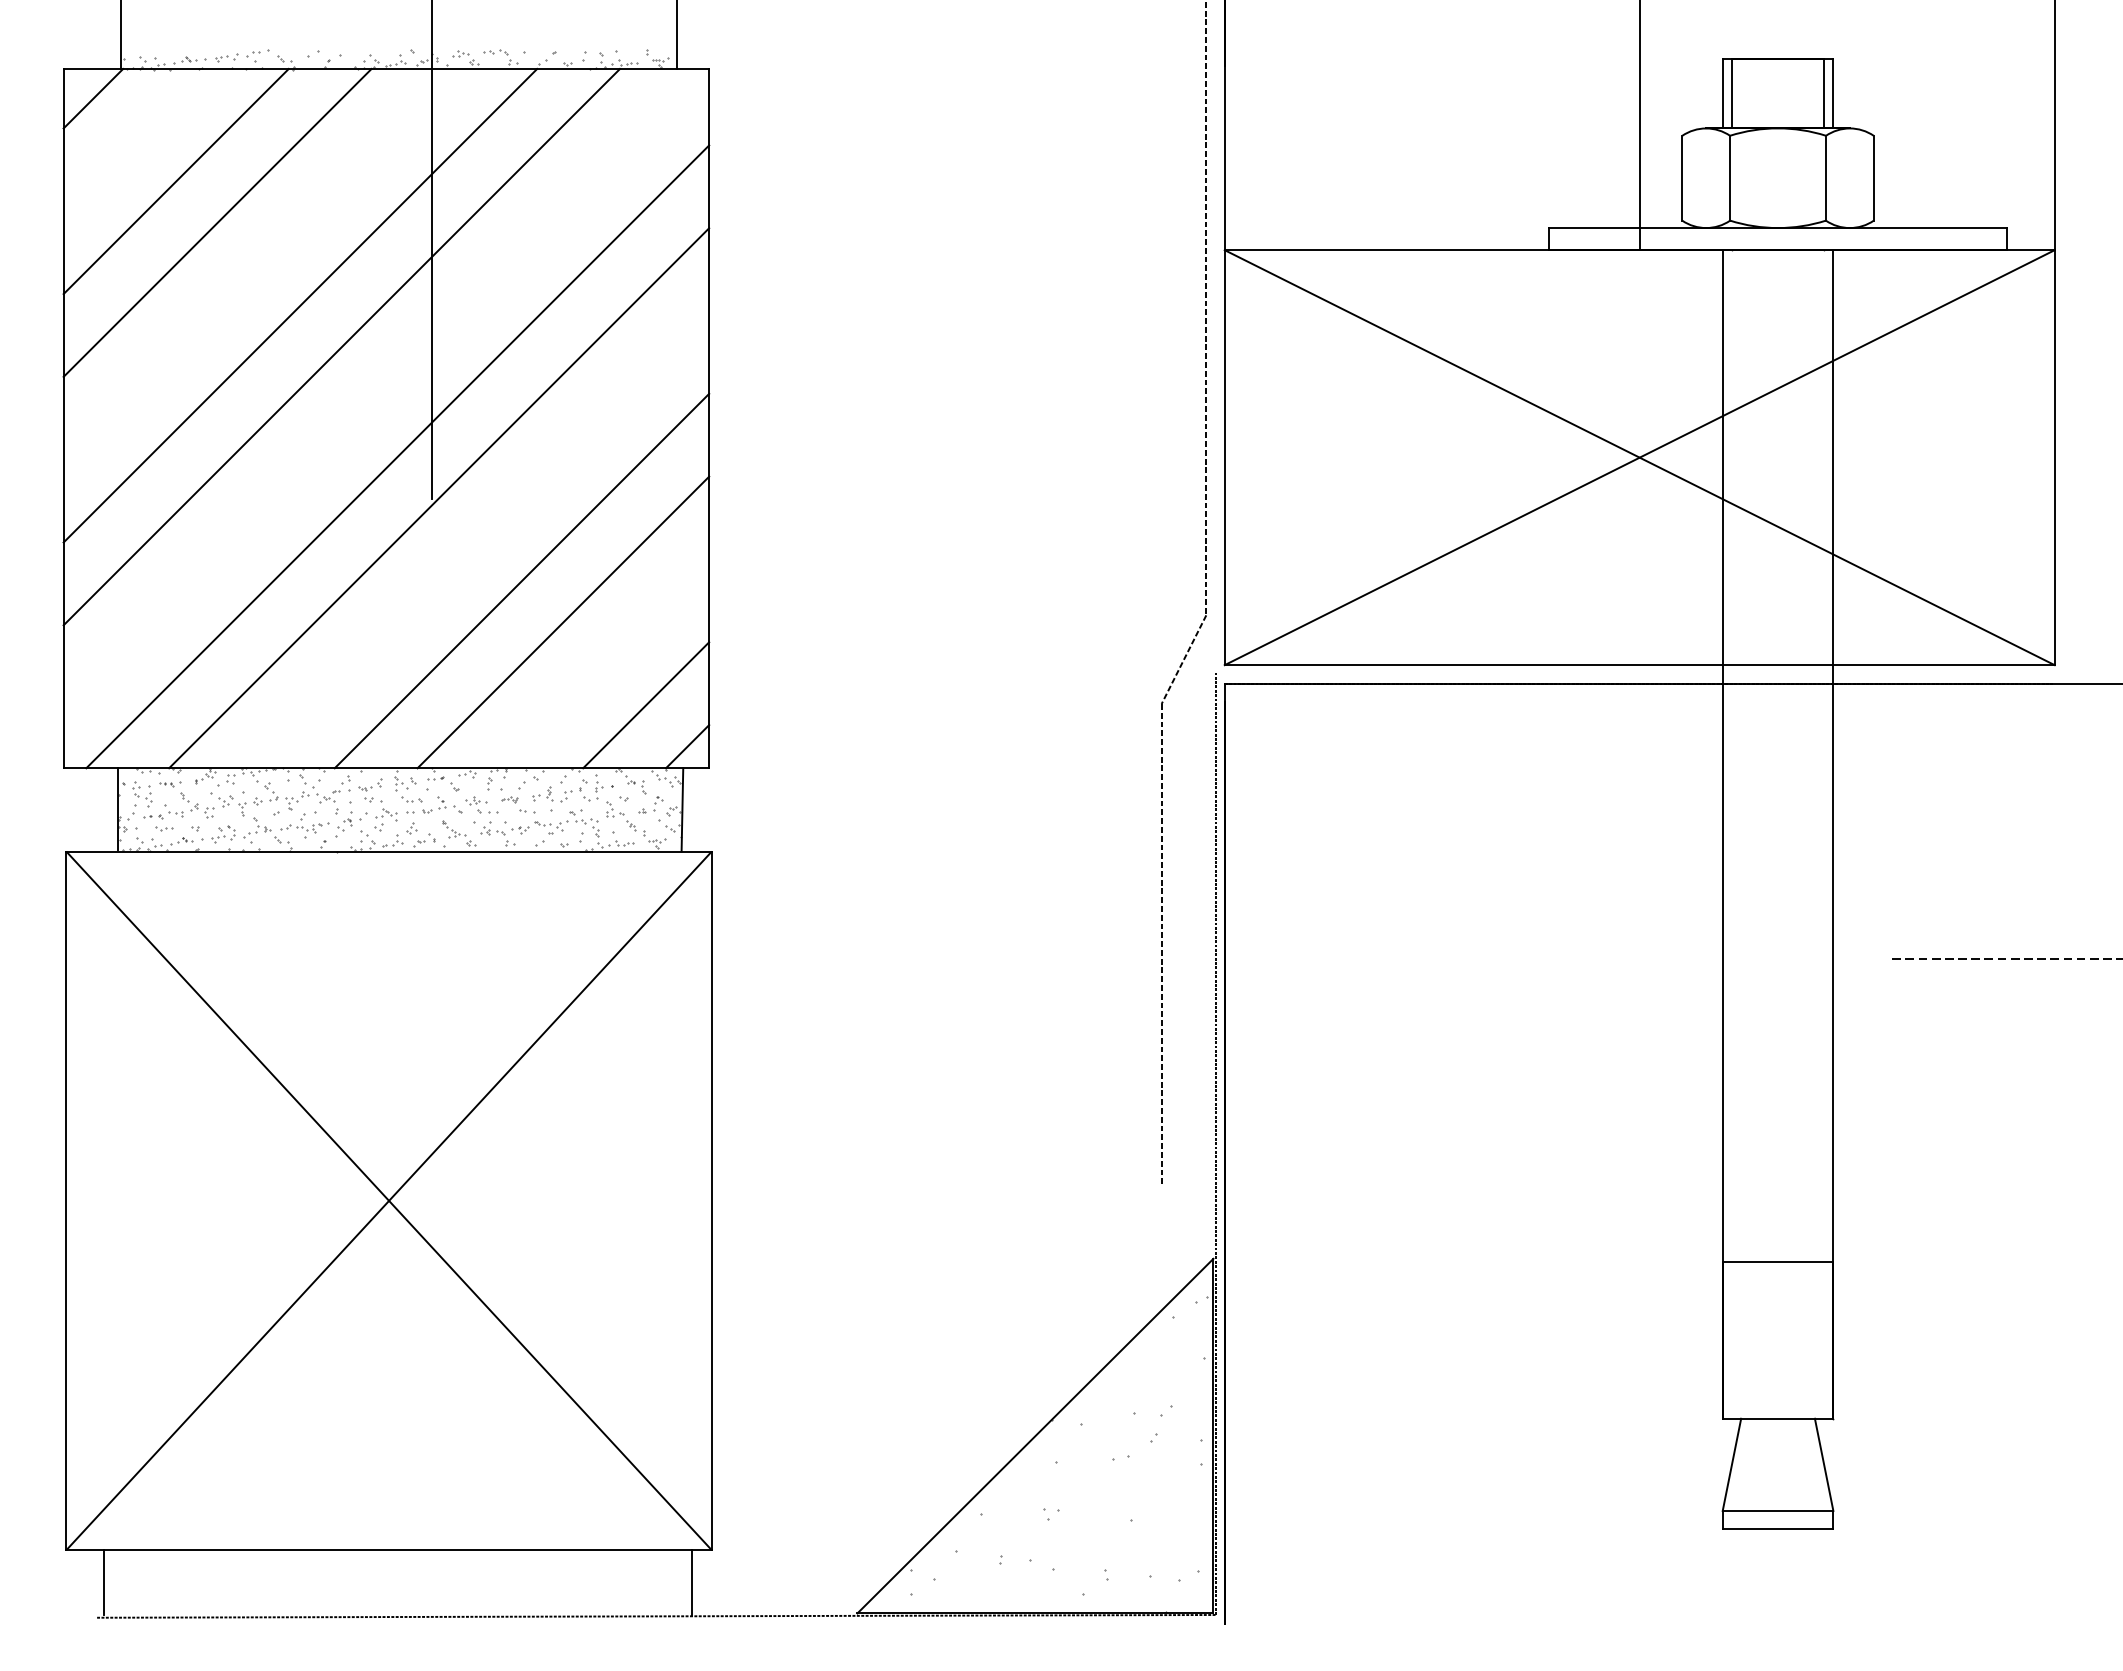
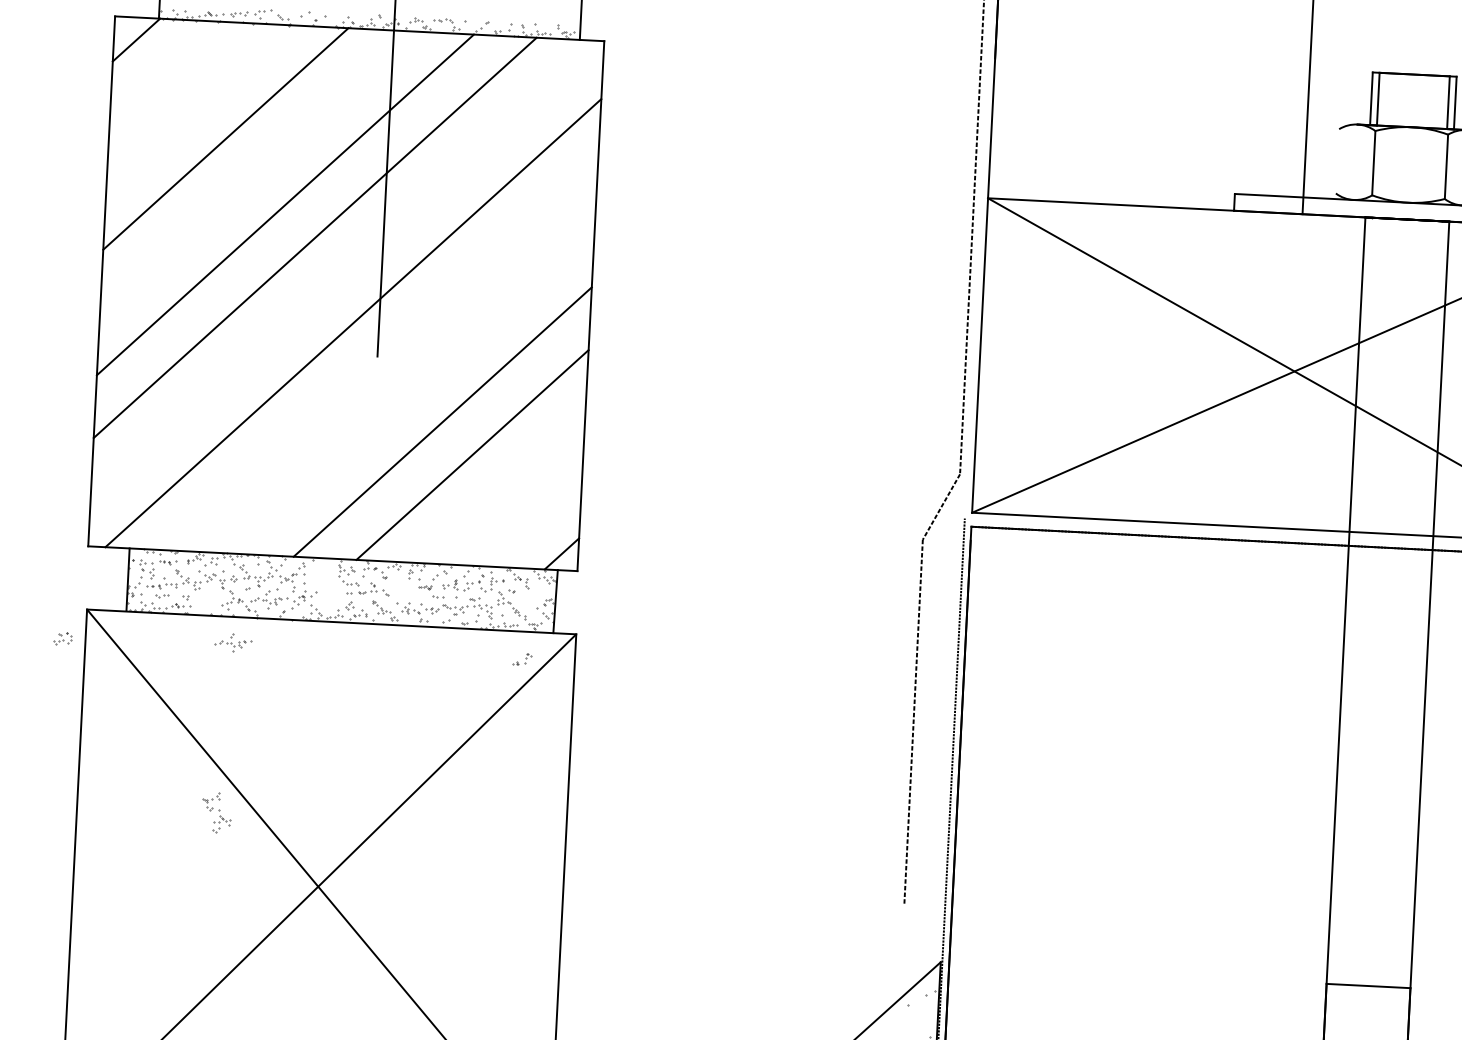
line: (1682, 177) -> (1337, 160), removed
line: (175, 181) -> (195, 105), removed
line: (439, 498) -> (383, 356), removed
line: (646, 705) -> (532, 521), removed
part: (377, 804) -> (215, 812), moved
part: (481, 804) -> (403, 589), removed
part: (650, 804) -> (522, 658), moved
part: (223, 834) -> (62, 638), moved
part: (260, 884) -> (232, 641), added

